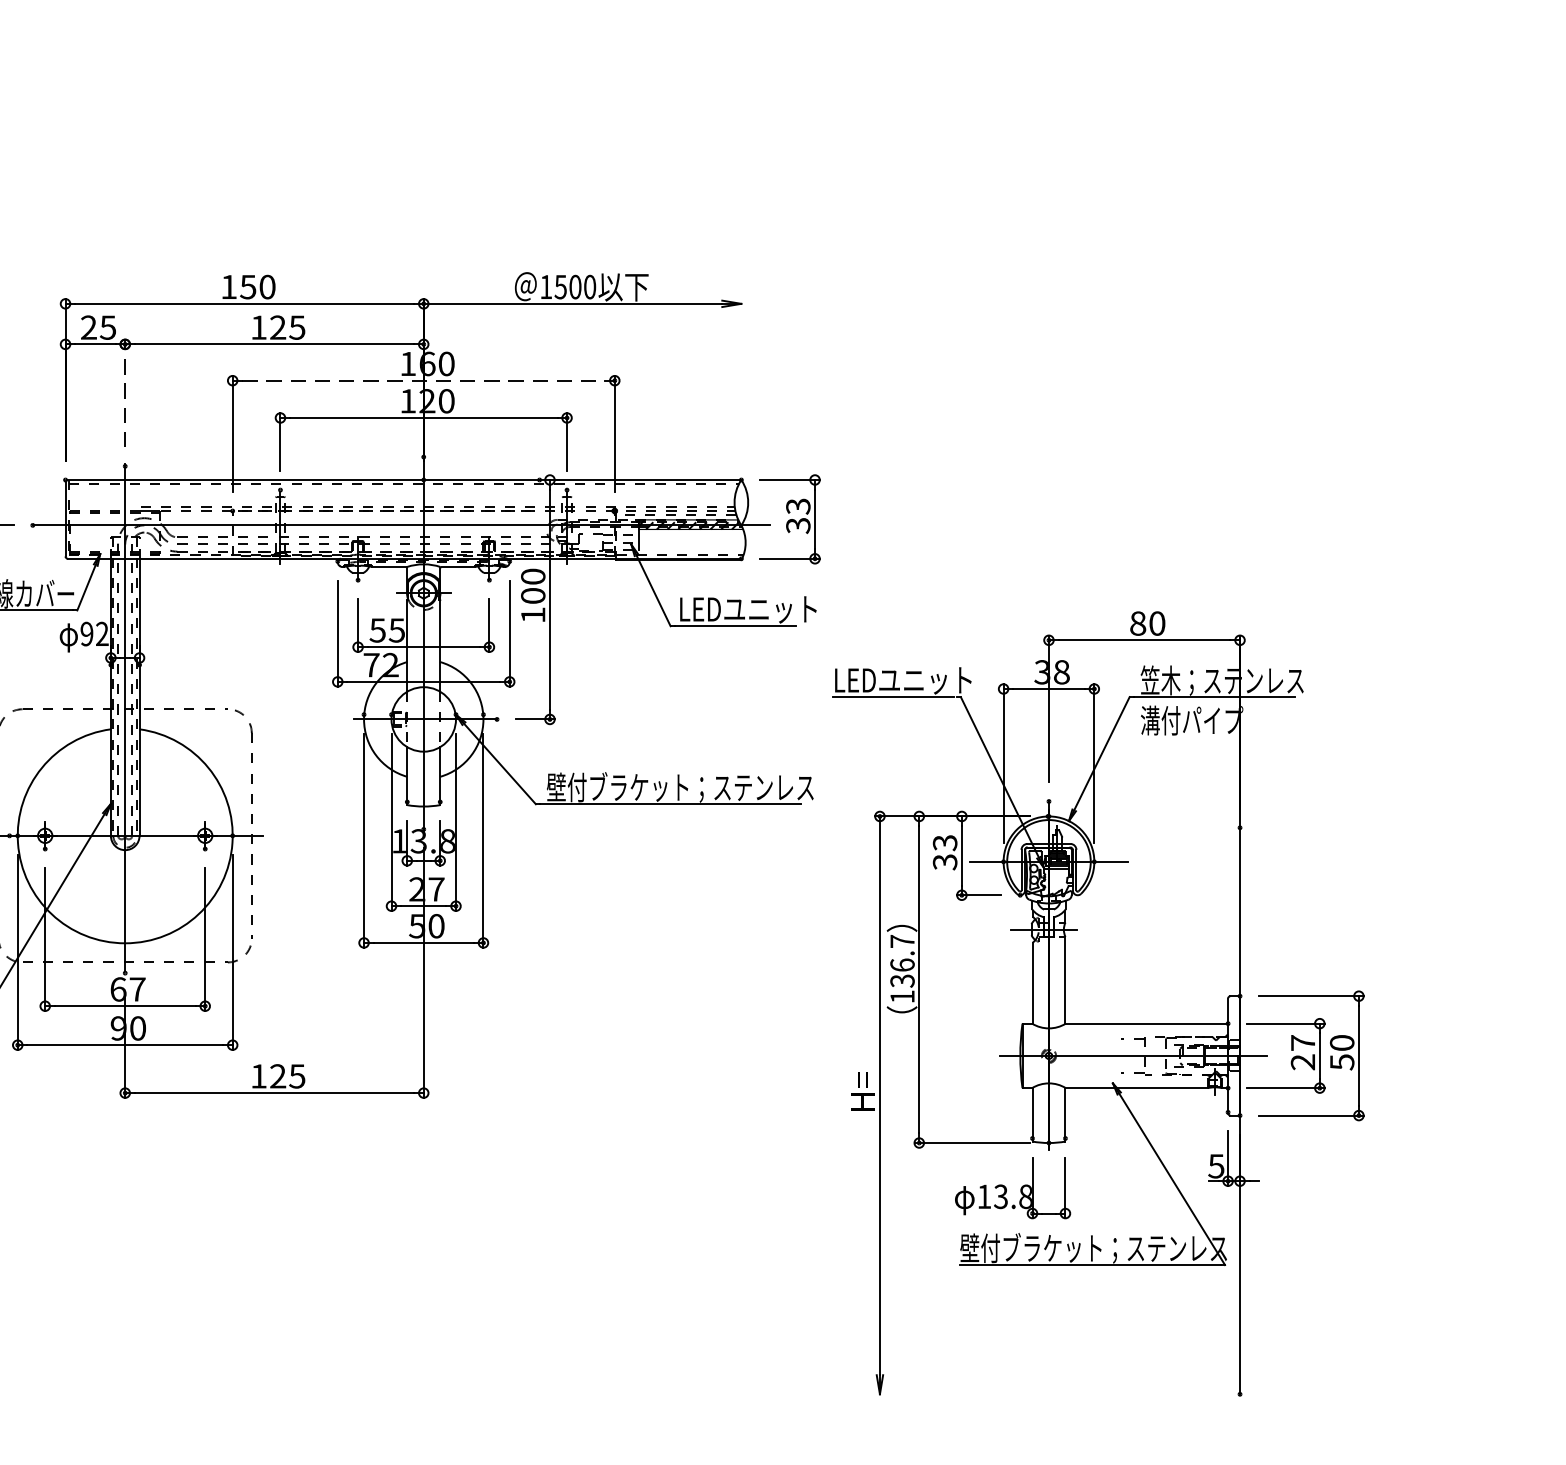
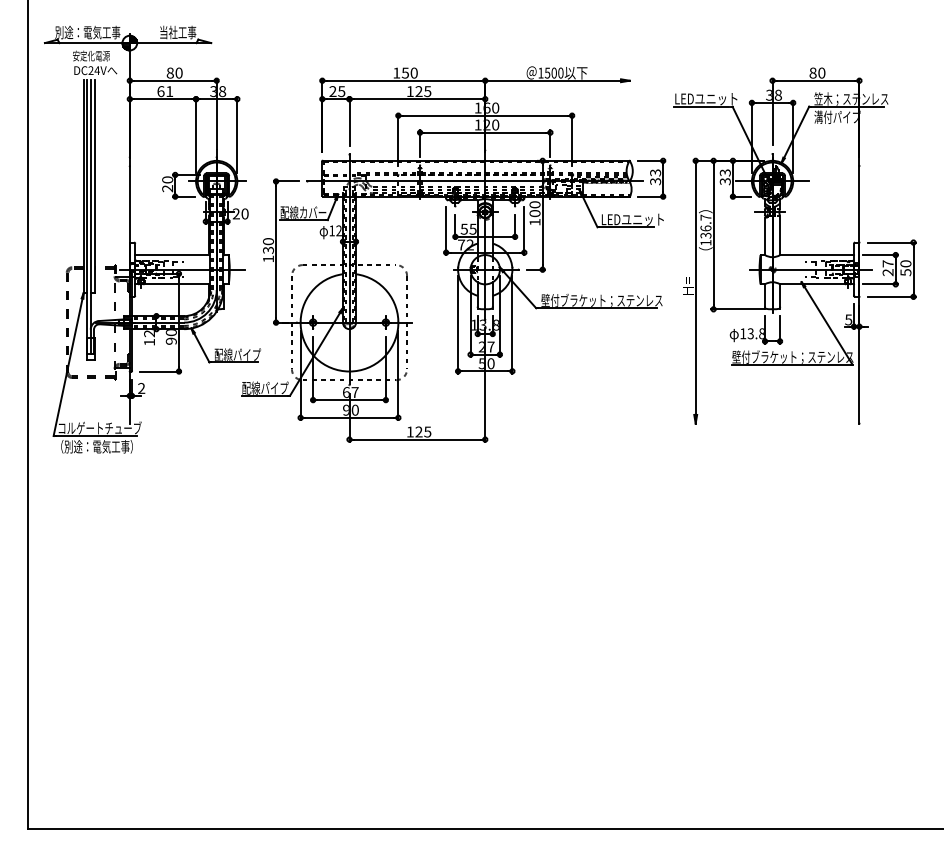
line: (424, 380) -> (485, 115), dashed -> solid
line: (125, 391) -> (349, 120), dashed -> solid
text: (85, 633) -> (331, 230), 92 -> 12
part: (1097, 1002) -> (794, 245), moved

